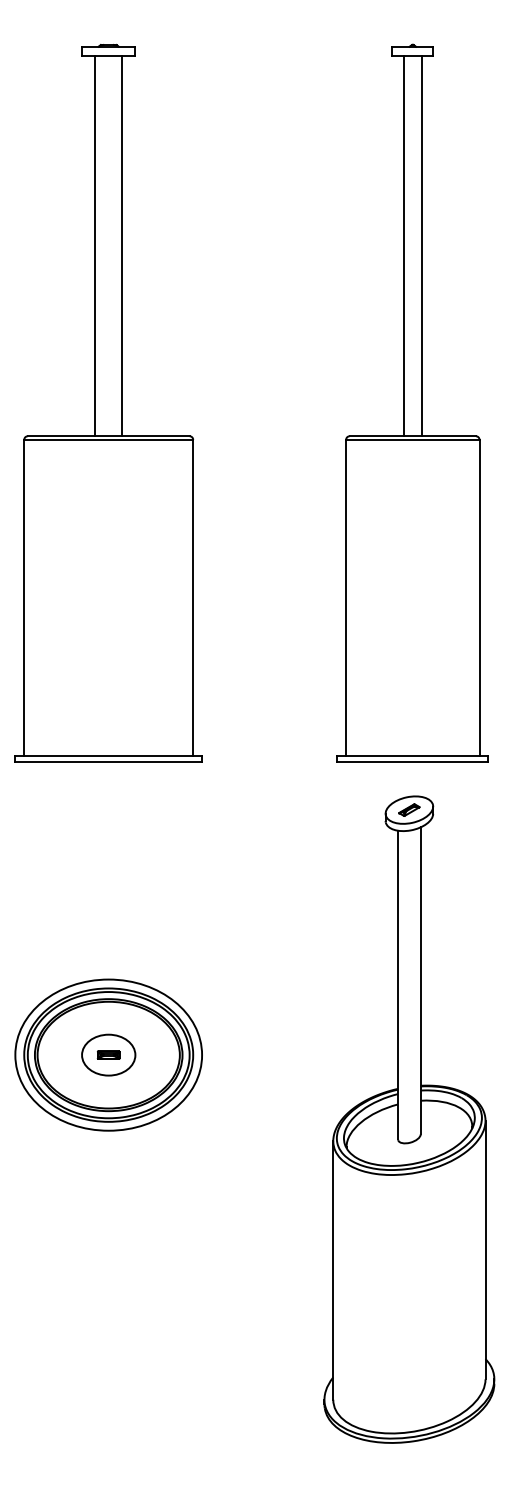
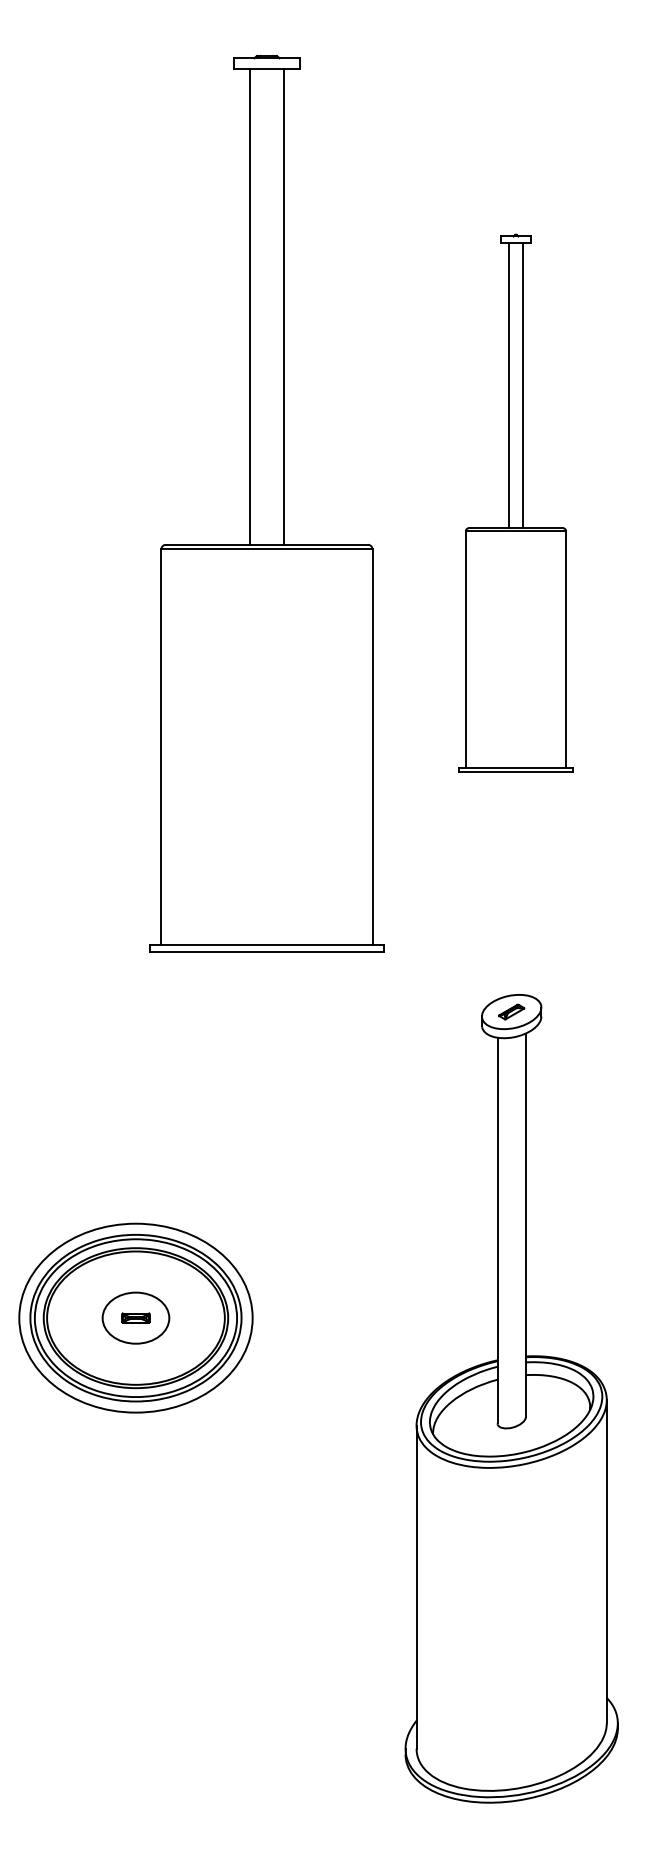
part: (108, 403) -> (266, 503), moved
part: (412, 403) -> (515, 503), size x0.6

